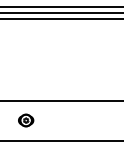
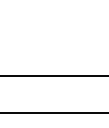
part: (26, 120) -> (28, 93), removed

